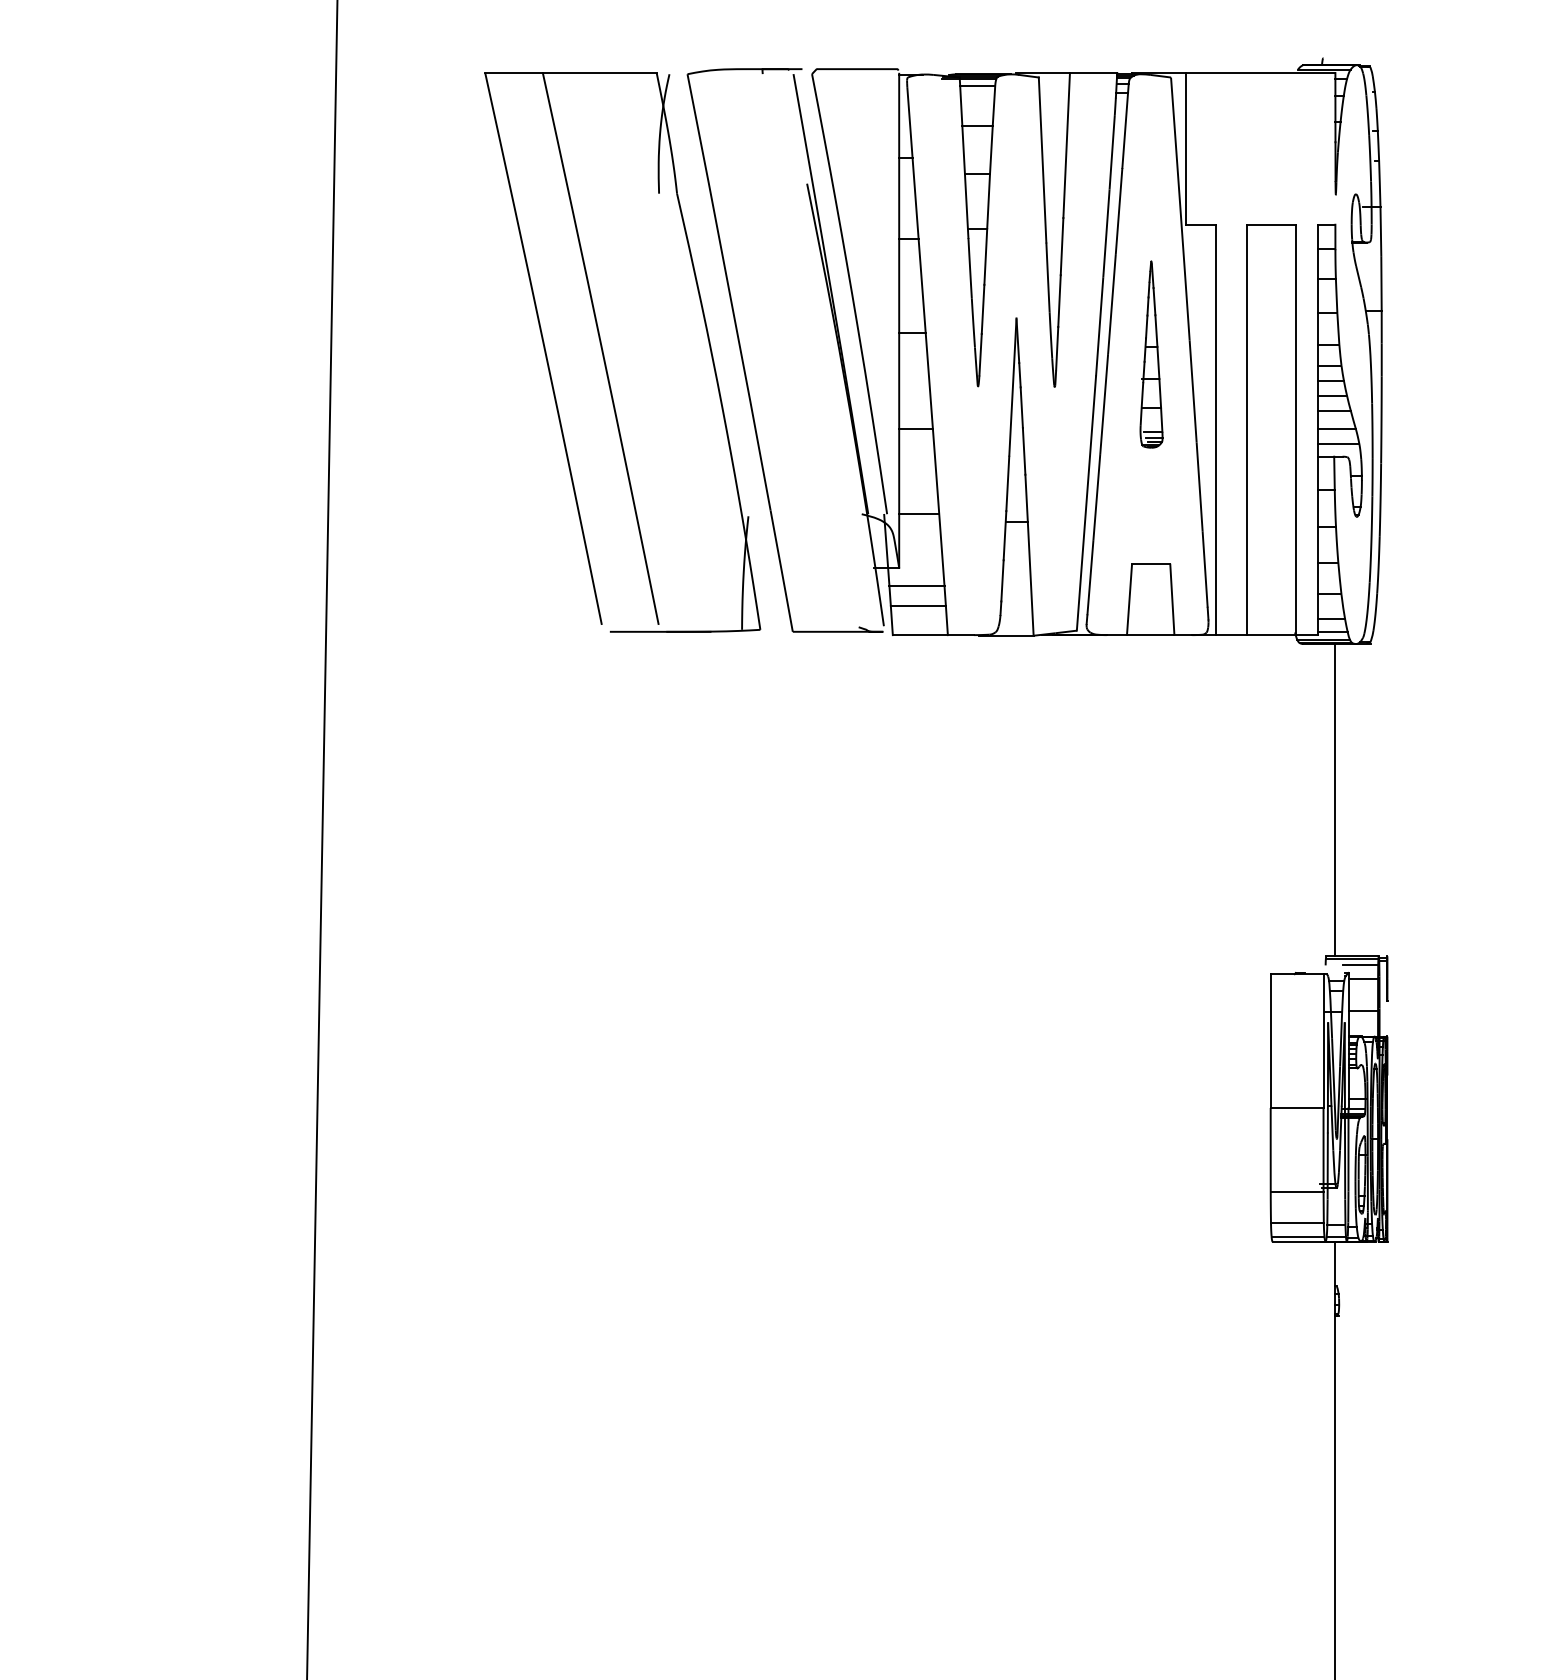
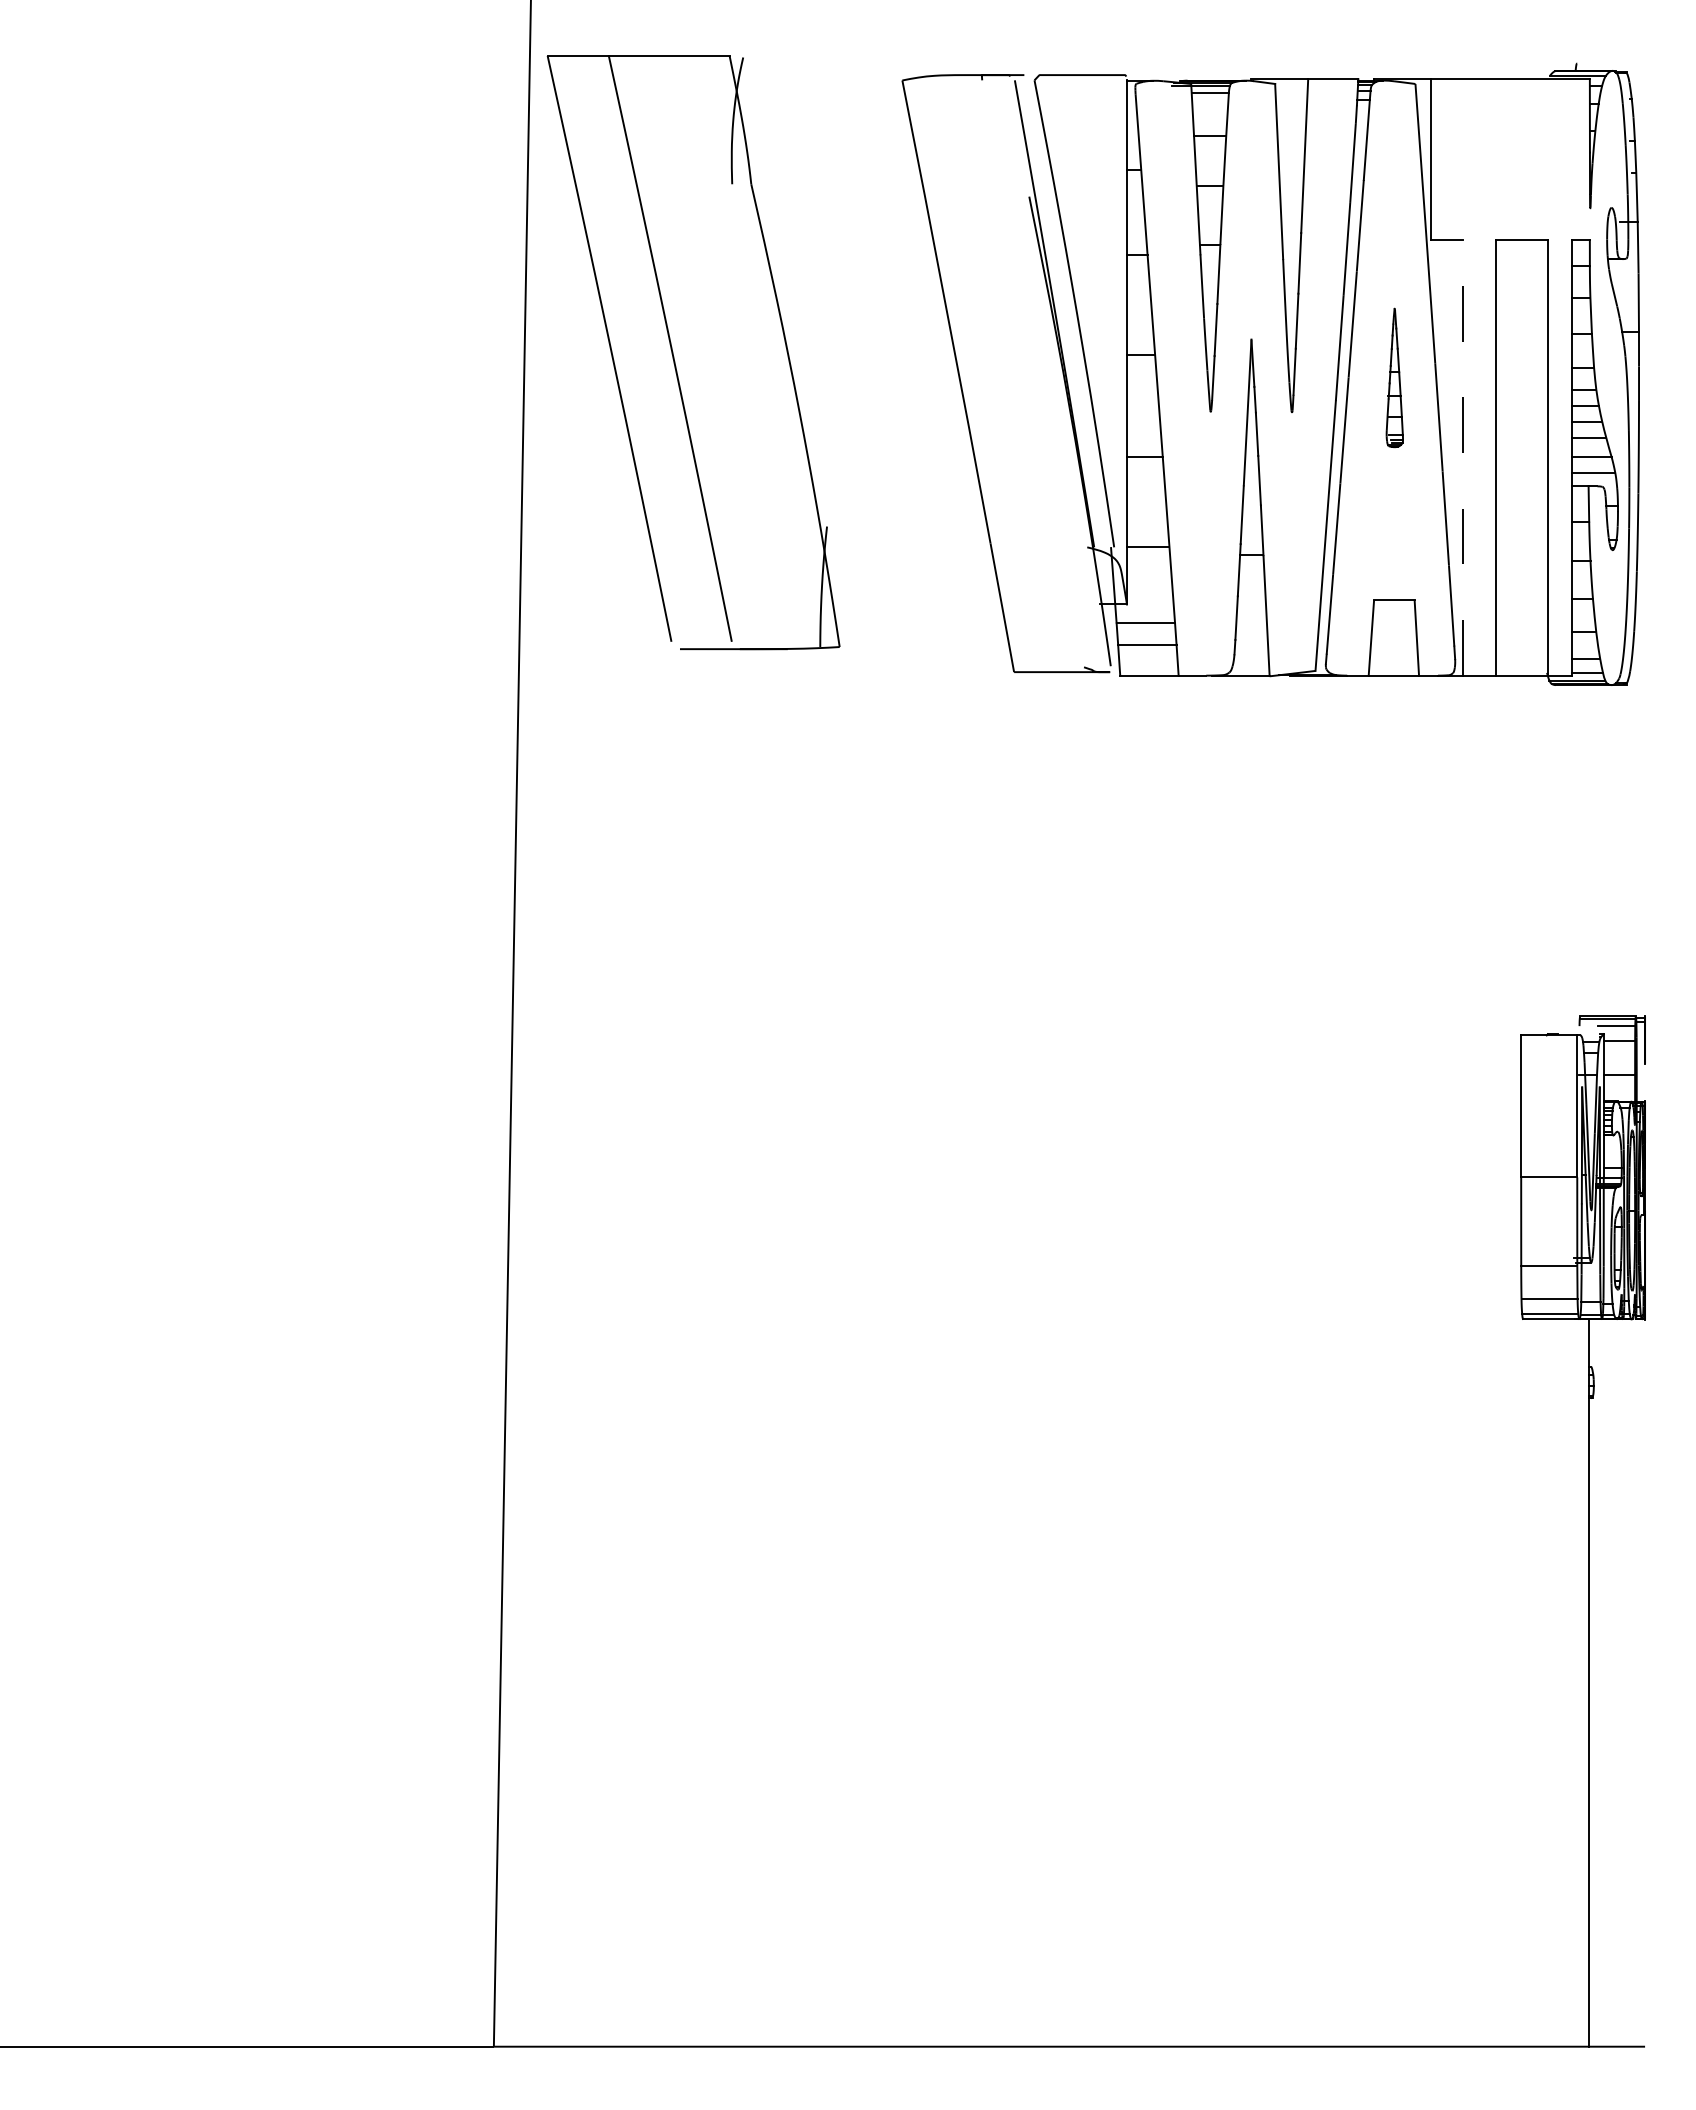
part: (1151, 354) -> (1394, 377), size x0.7
part: (604, 356) -> (674, 356), moved
line: (1216, 429) -> (1463, 457), solid -> dashed
line: (1335, 799) -> (1589, 850), removed

